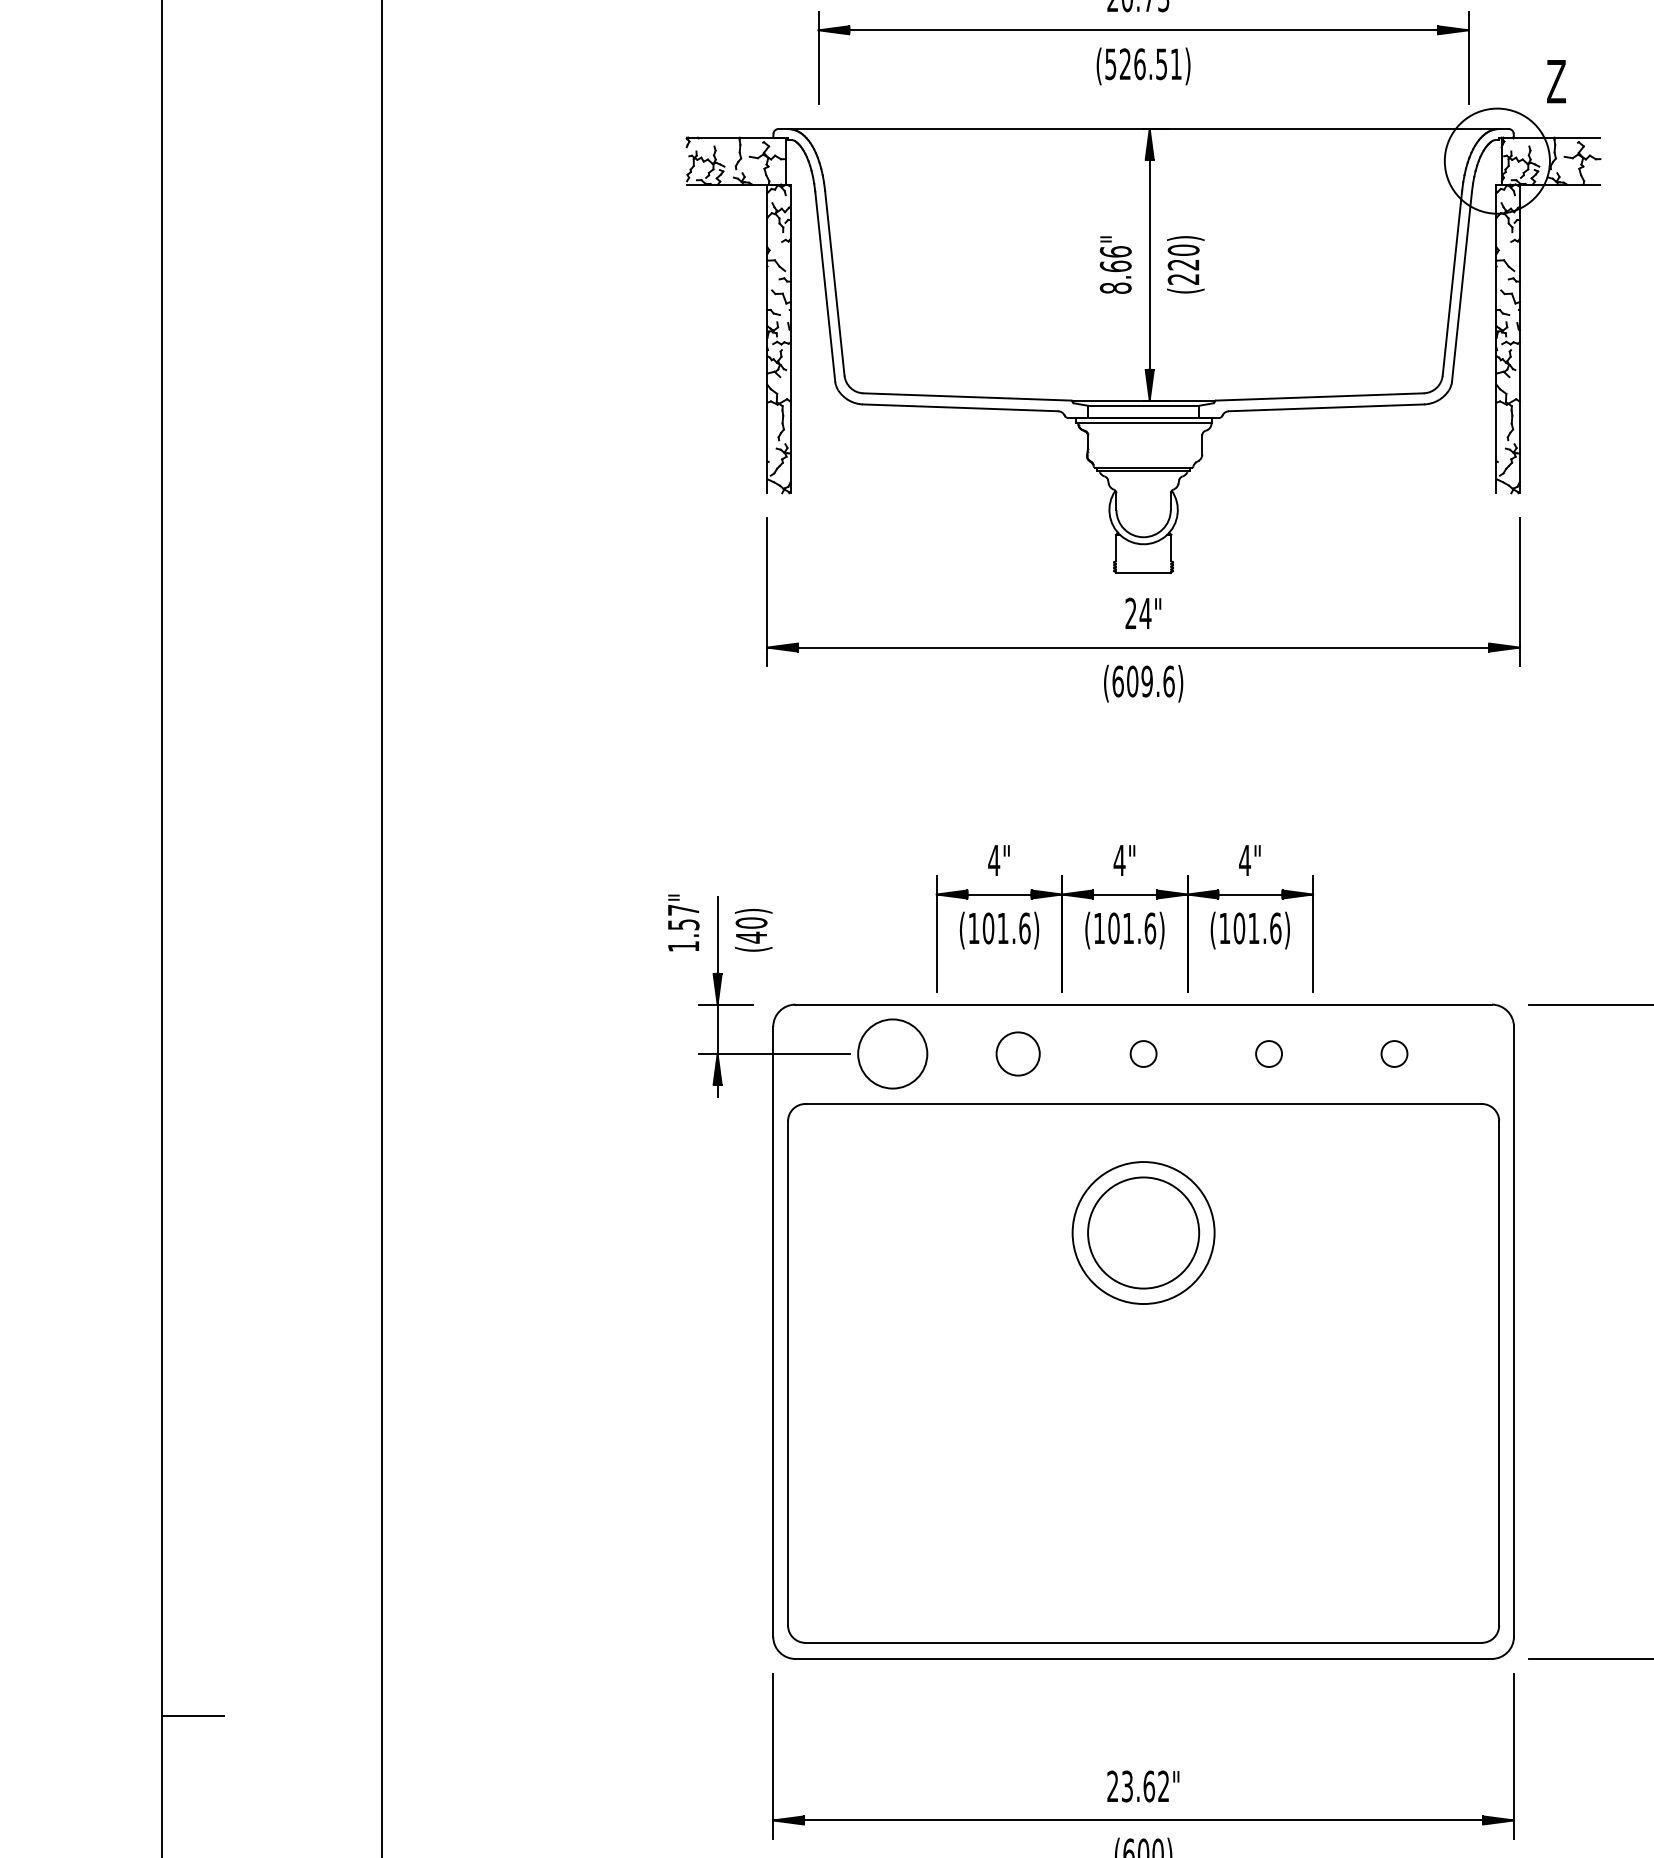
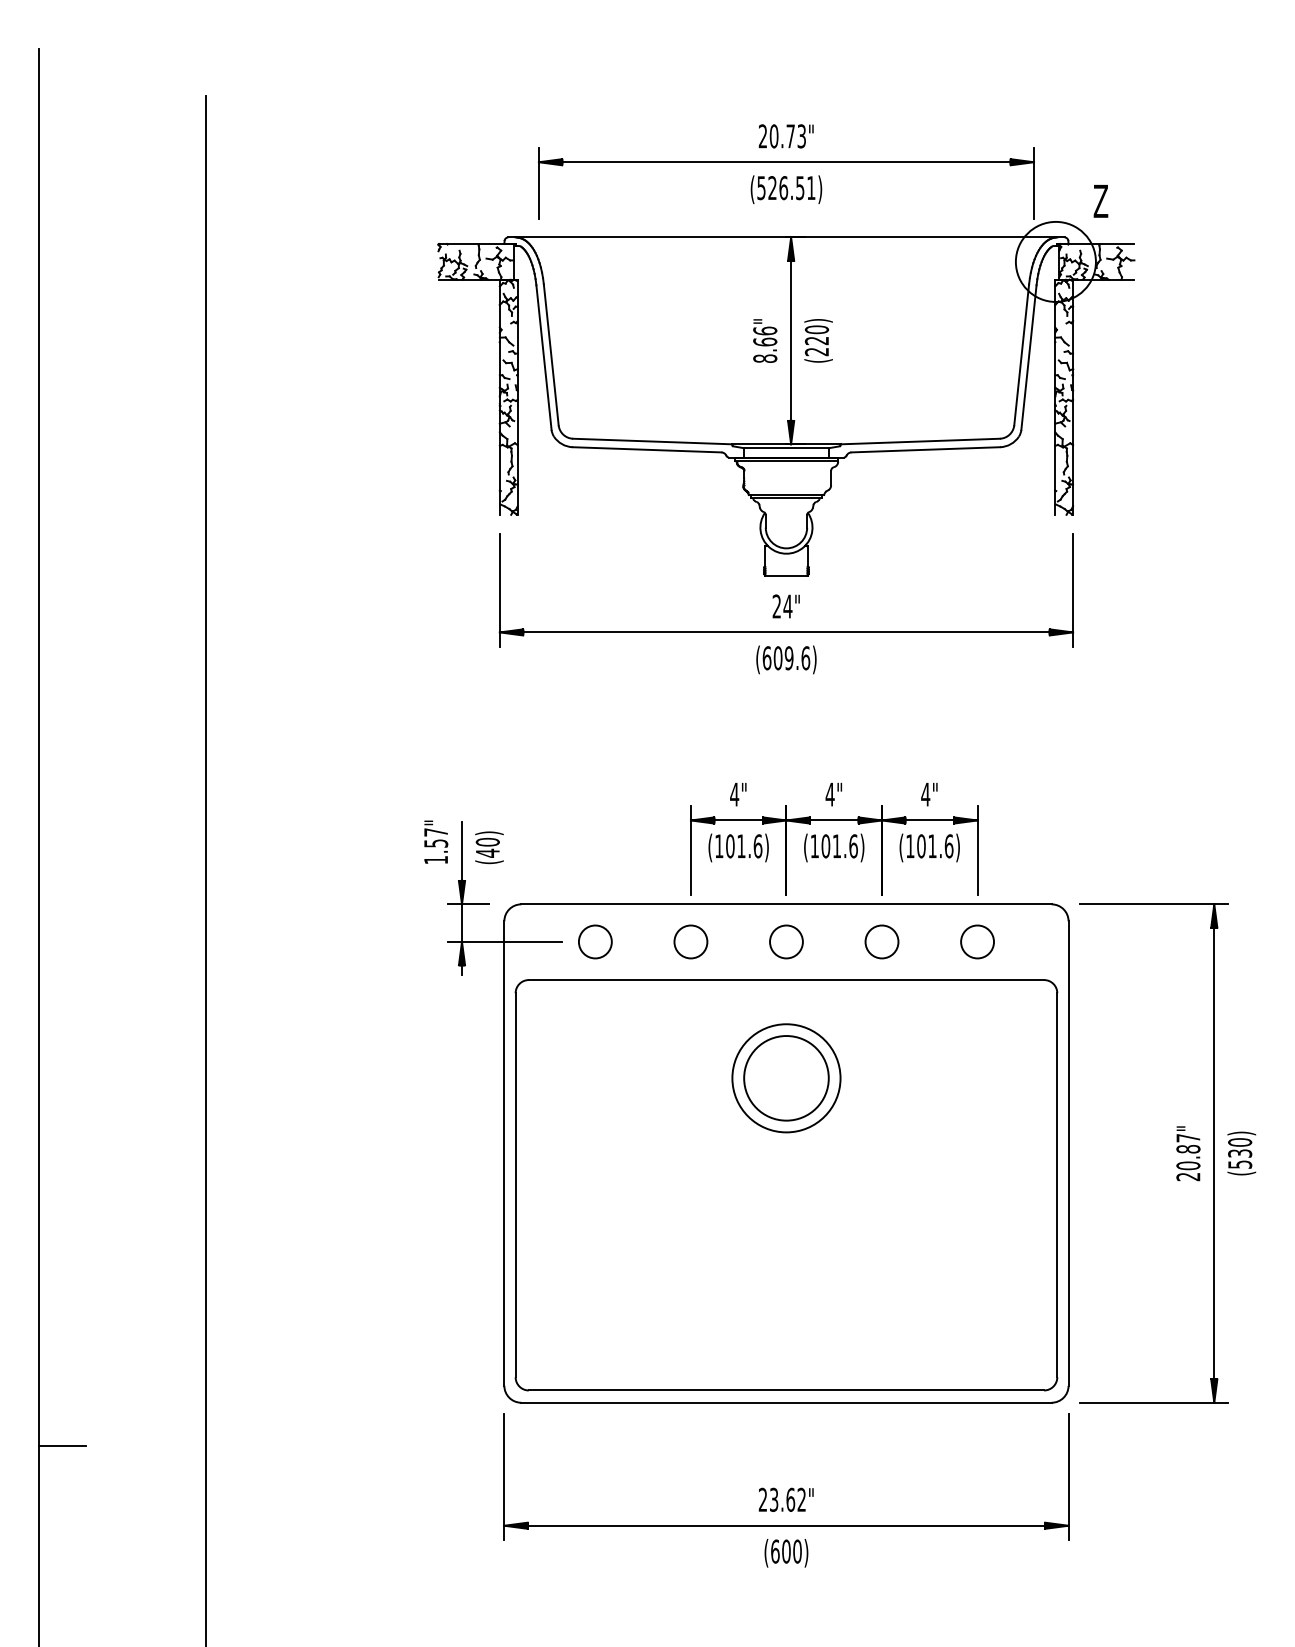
part: (1125, 918) -> (834, 838), moved
circle: (891, 1053) -> (594, 941), size x0.62
circle: (1143, 1053) -> (786, 941), size x1.67
circle: (1268, 1053) -> (881, 941), size x1.67
circle: (1394, 1053) -> (977, 941), size x1.67

